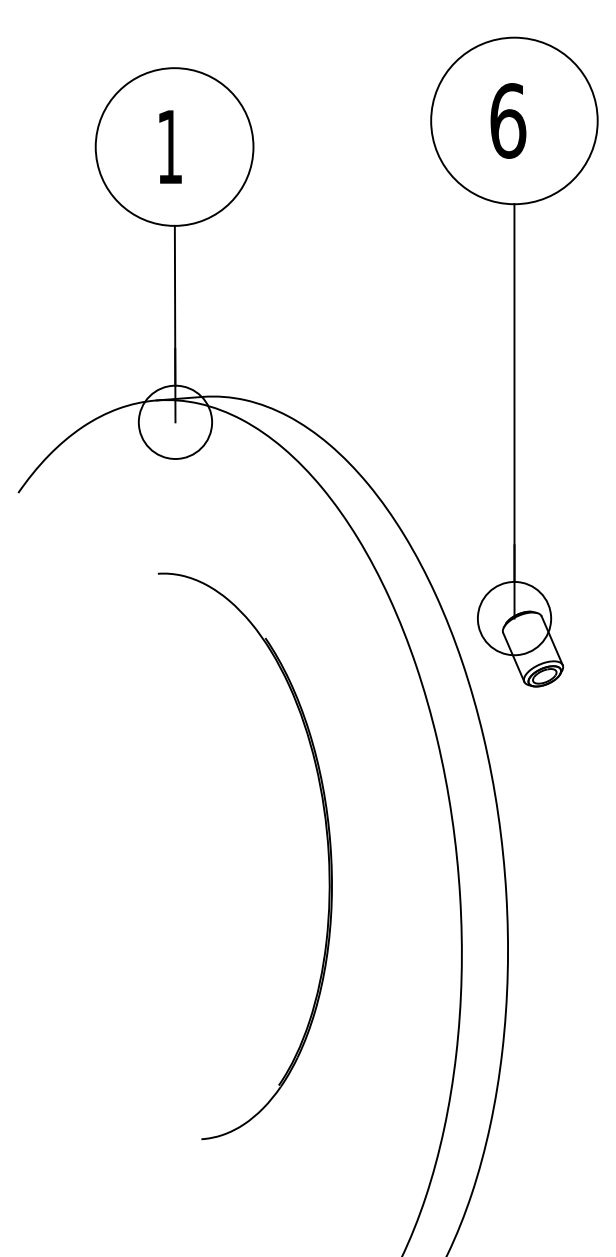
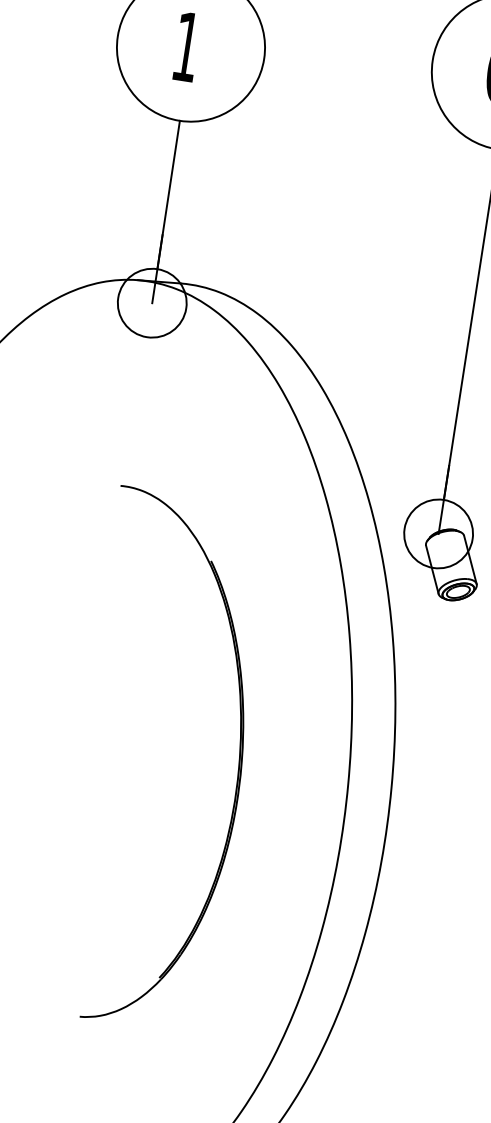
part: (327, 855) -> (237, 771), moved

